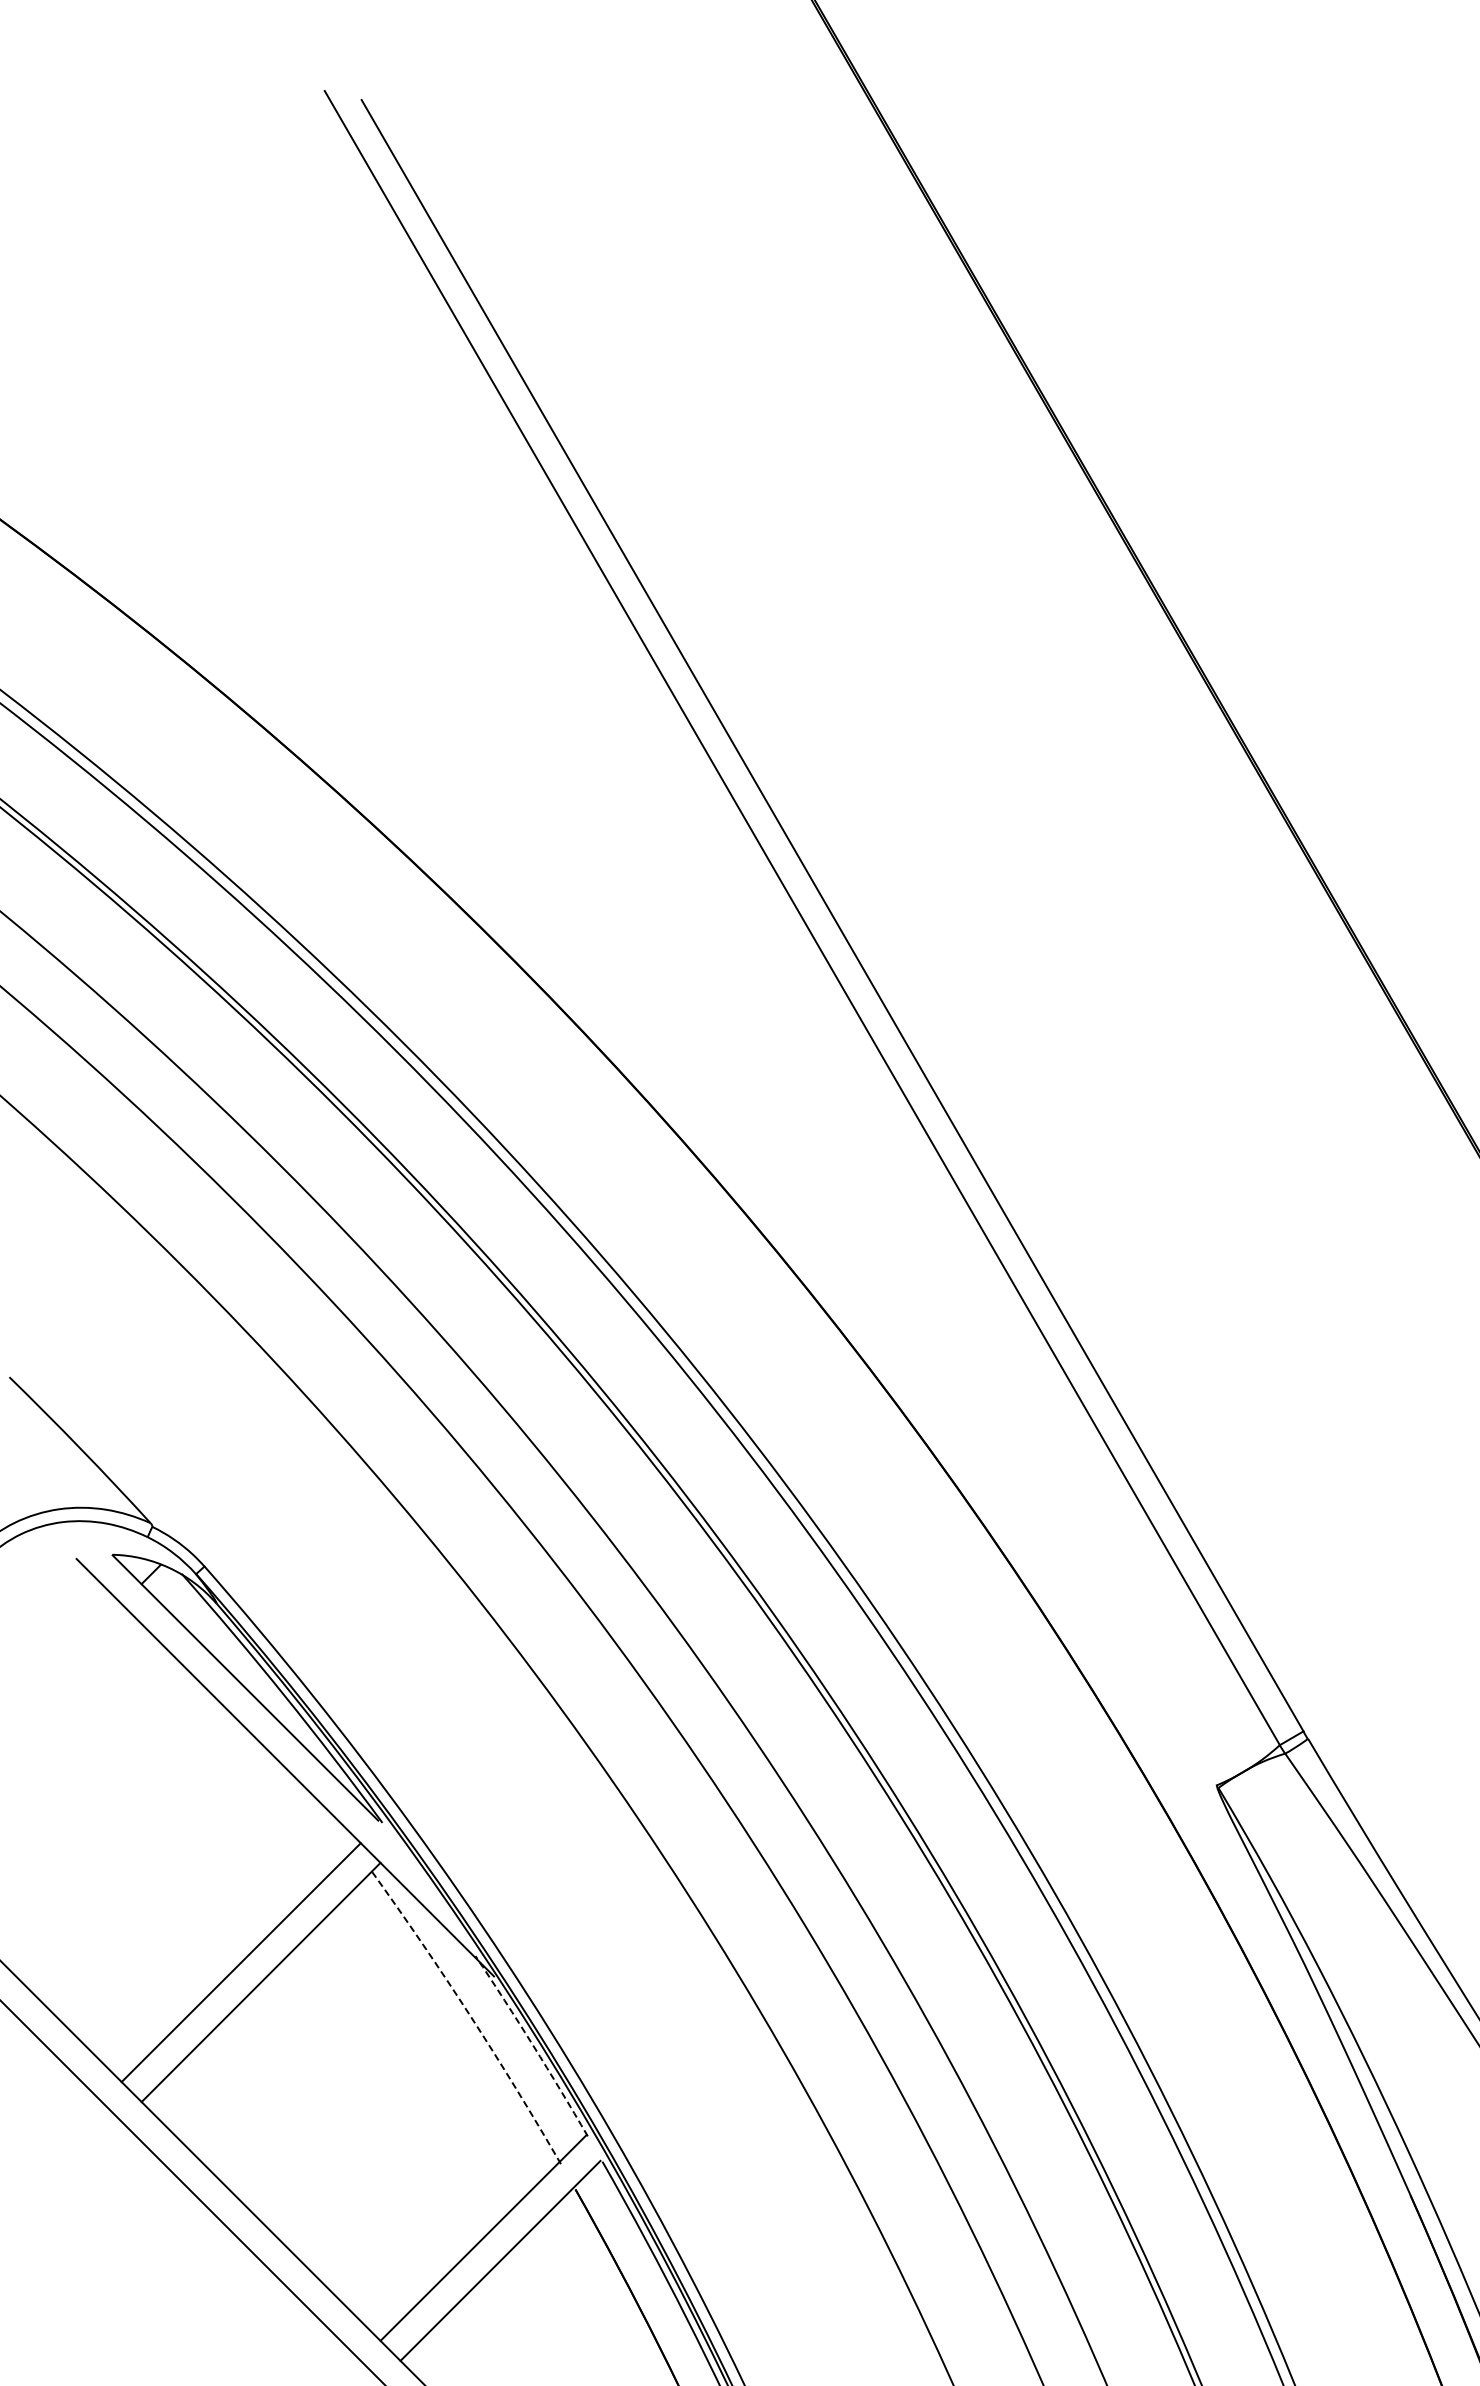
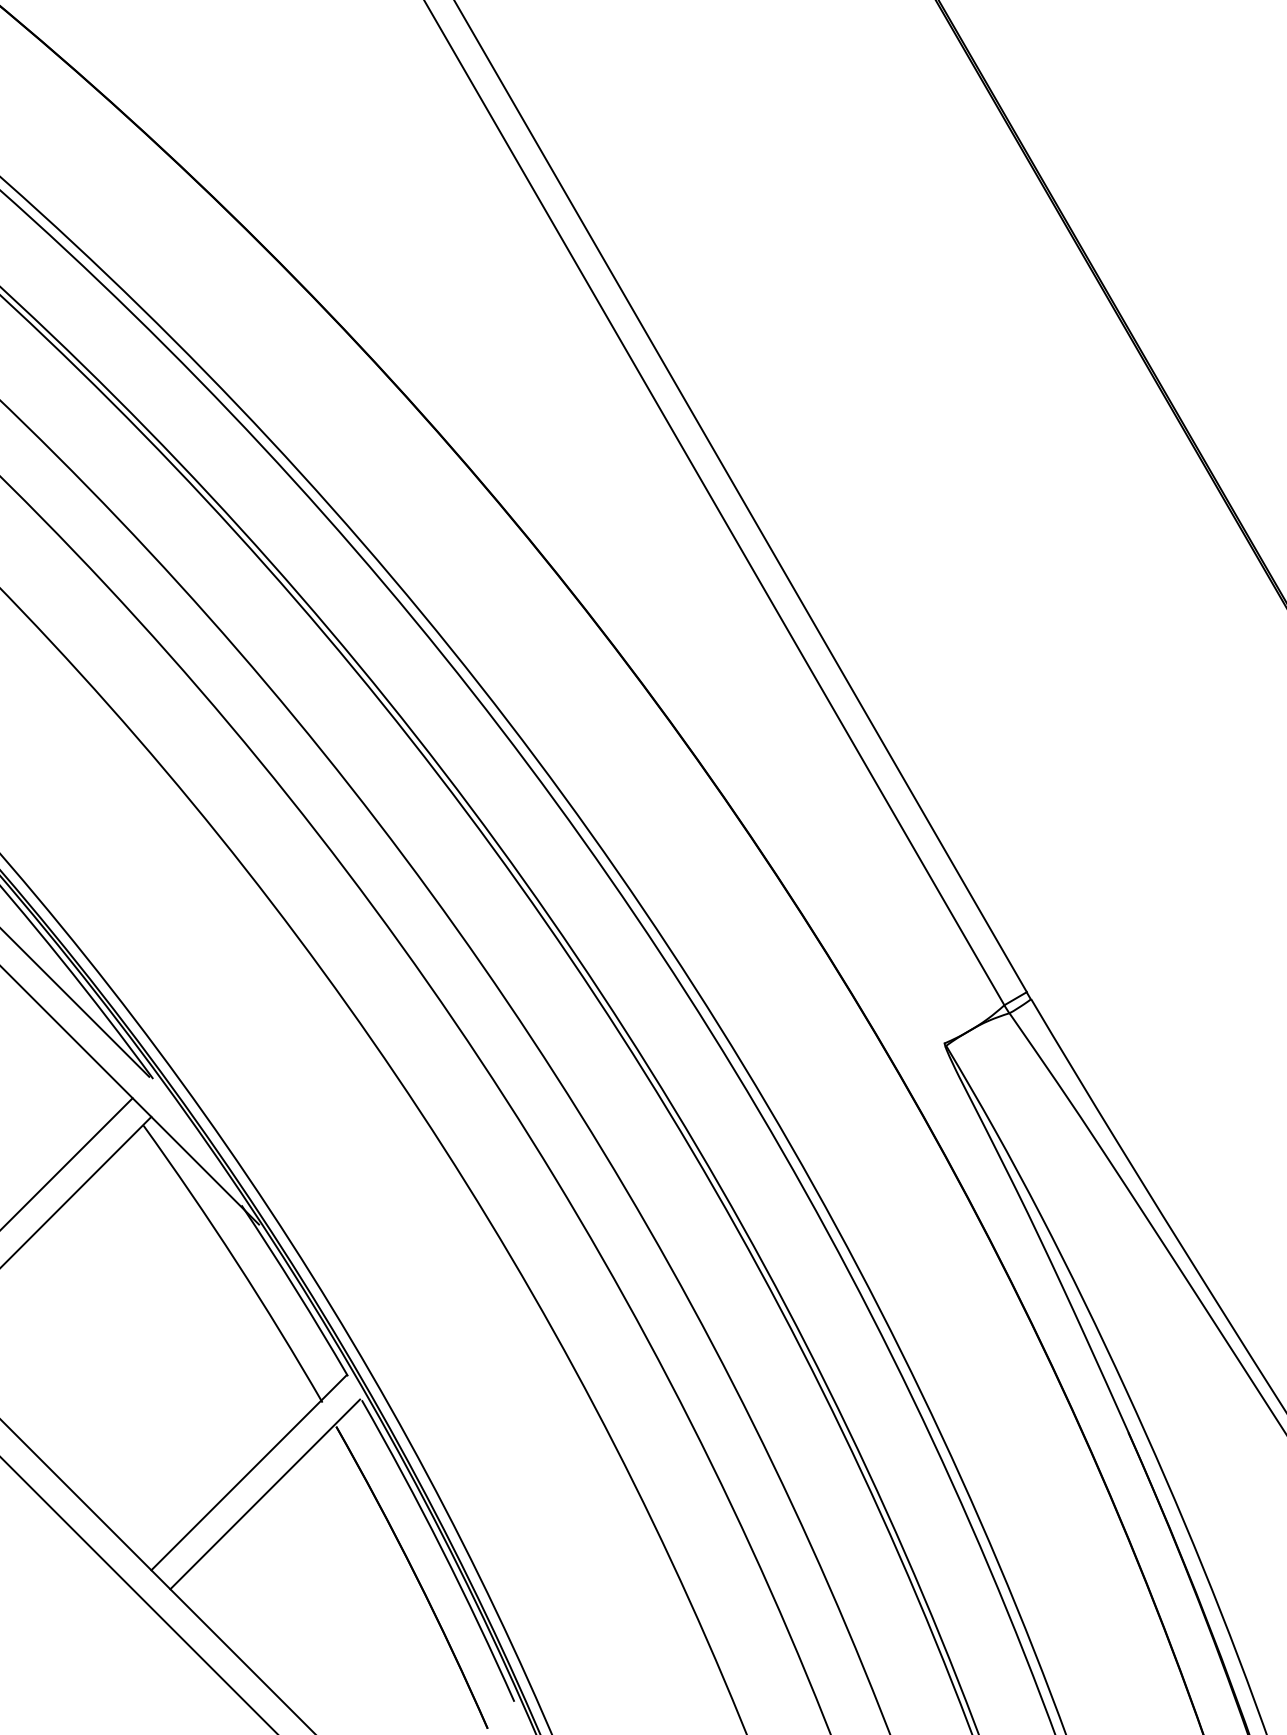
arc: (470, 2015) -> (236, 1261), dashed -> solid
arc: (533, 2045) -> (296, 1290), dashed -> solid

